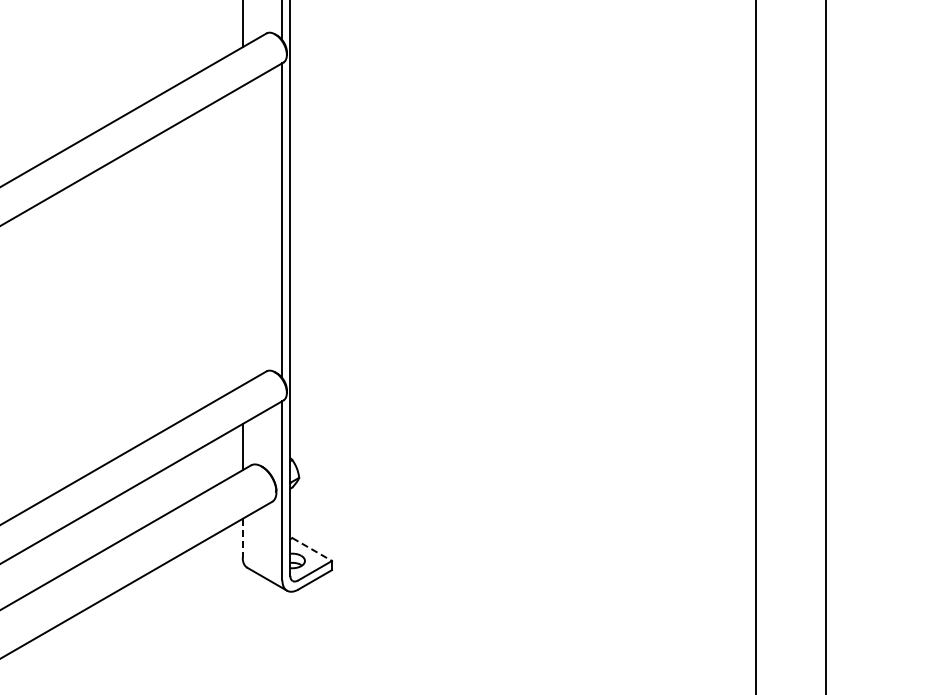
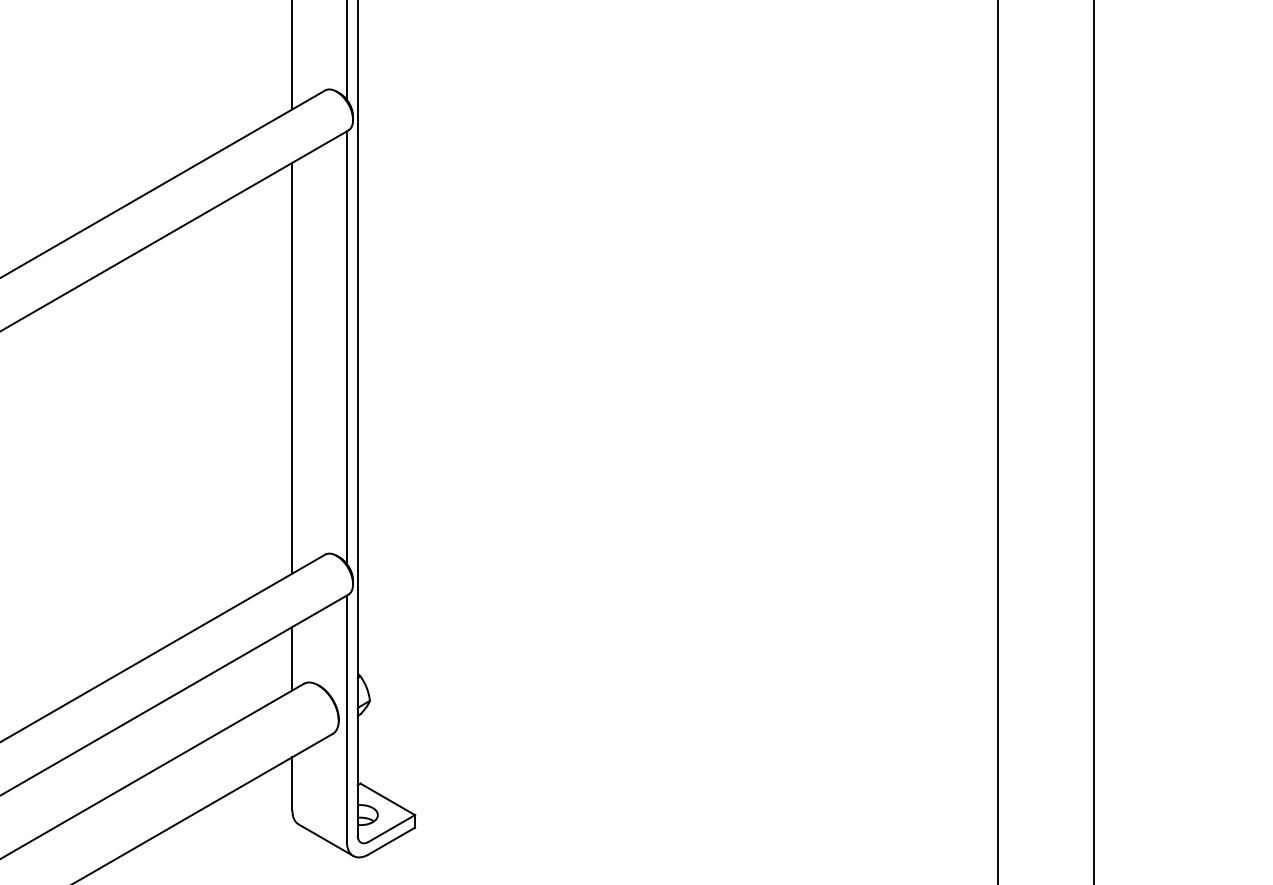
line: (242, 235) -> (292, 368), added
line: (242, 538) -> (292, 784), dashed -> solid
line: (312, 549) -> (388, 799), dashed -> solid

